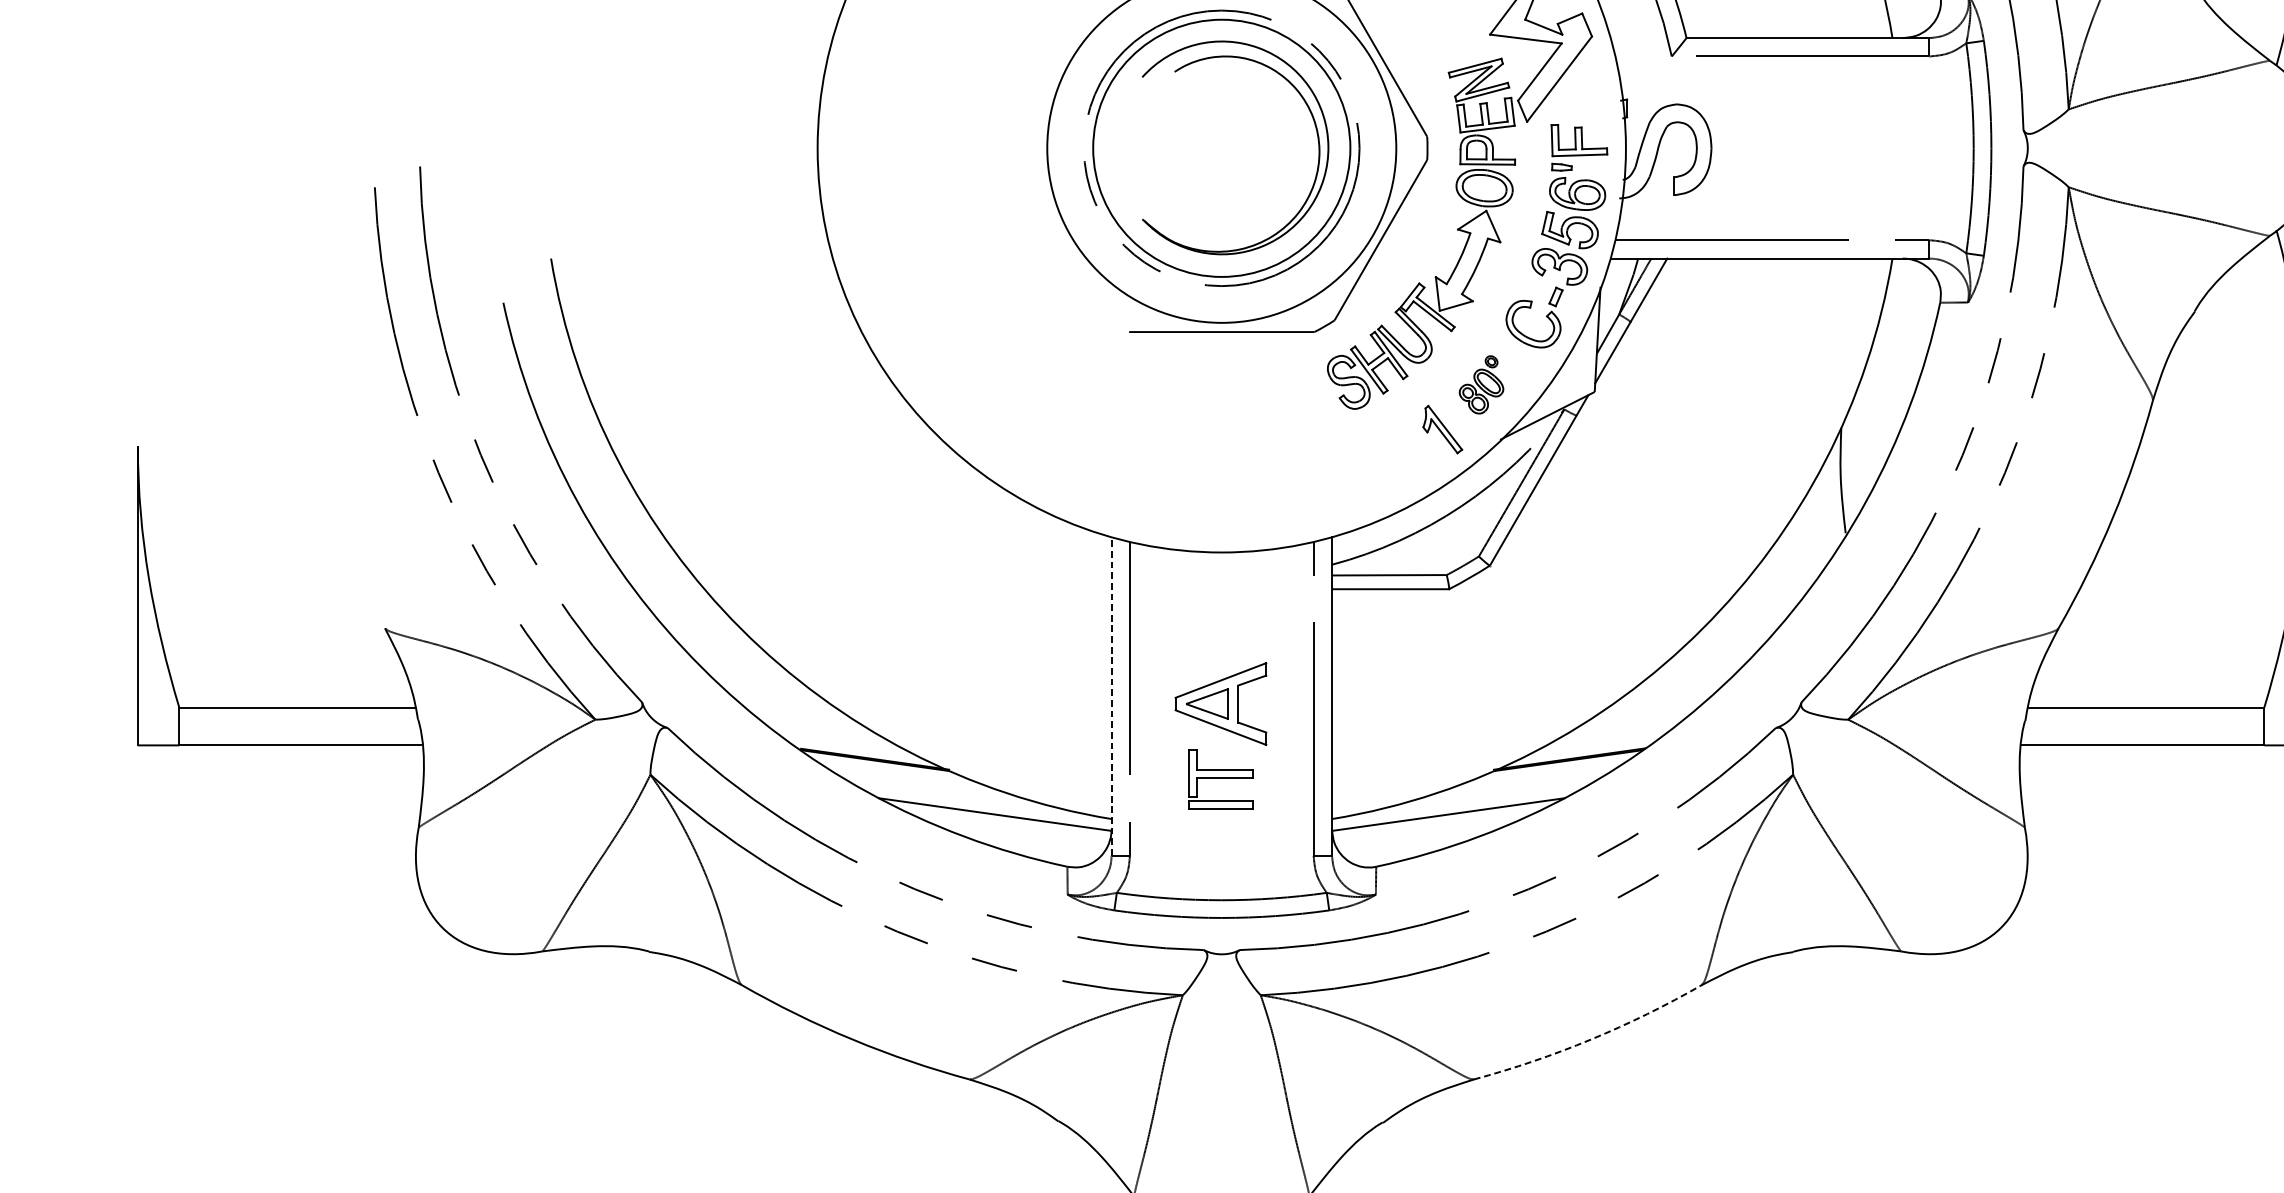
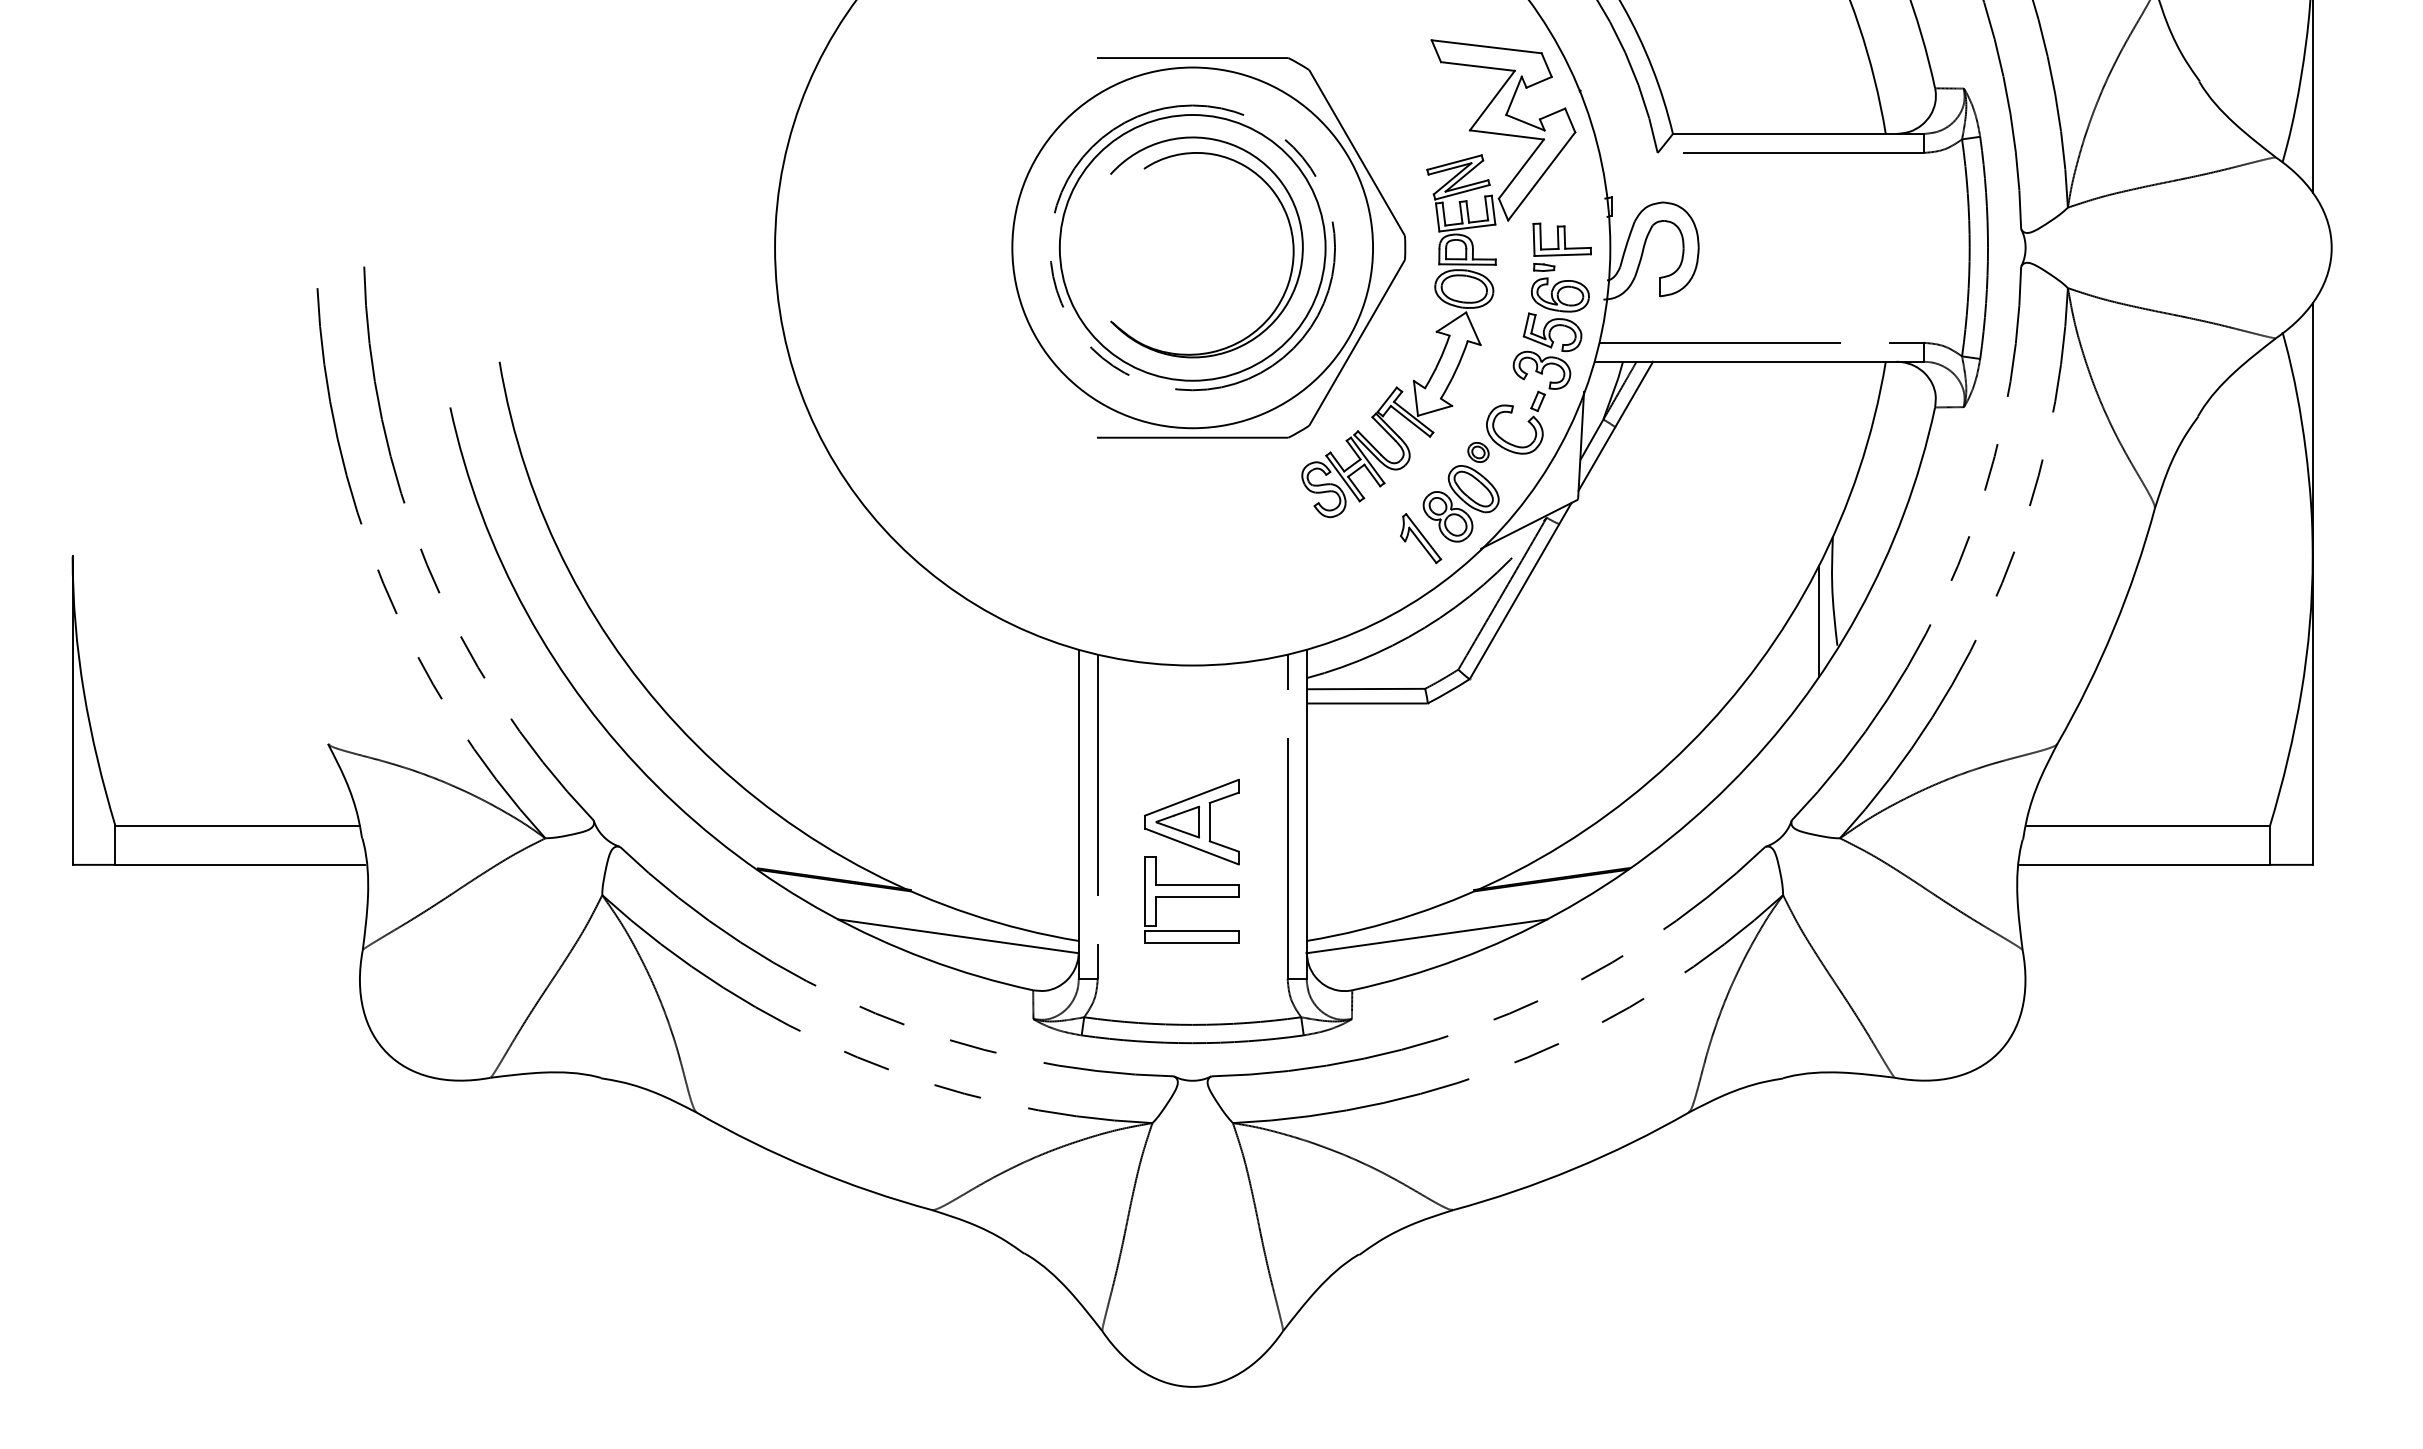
part: (1480, 385) -> (1460, 492), size x1.67
line: (1828, 509) -> (1819, 621), added
line: (1111, 696) -> (1078, 814), dashed -> solid
part: (1220, 778) -> (1191, 899), size x1.43
arc: (1591, 1039) -> (1574, 1168), dashed -> solid

